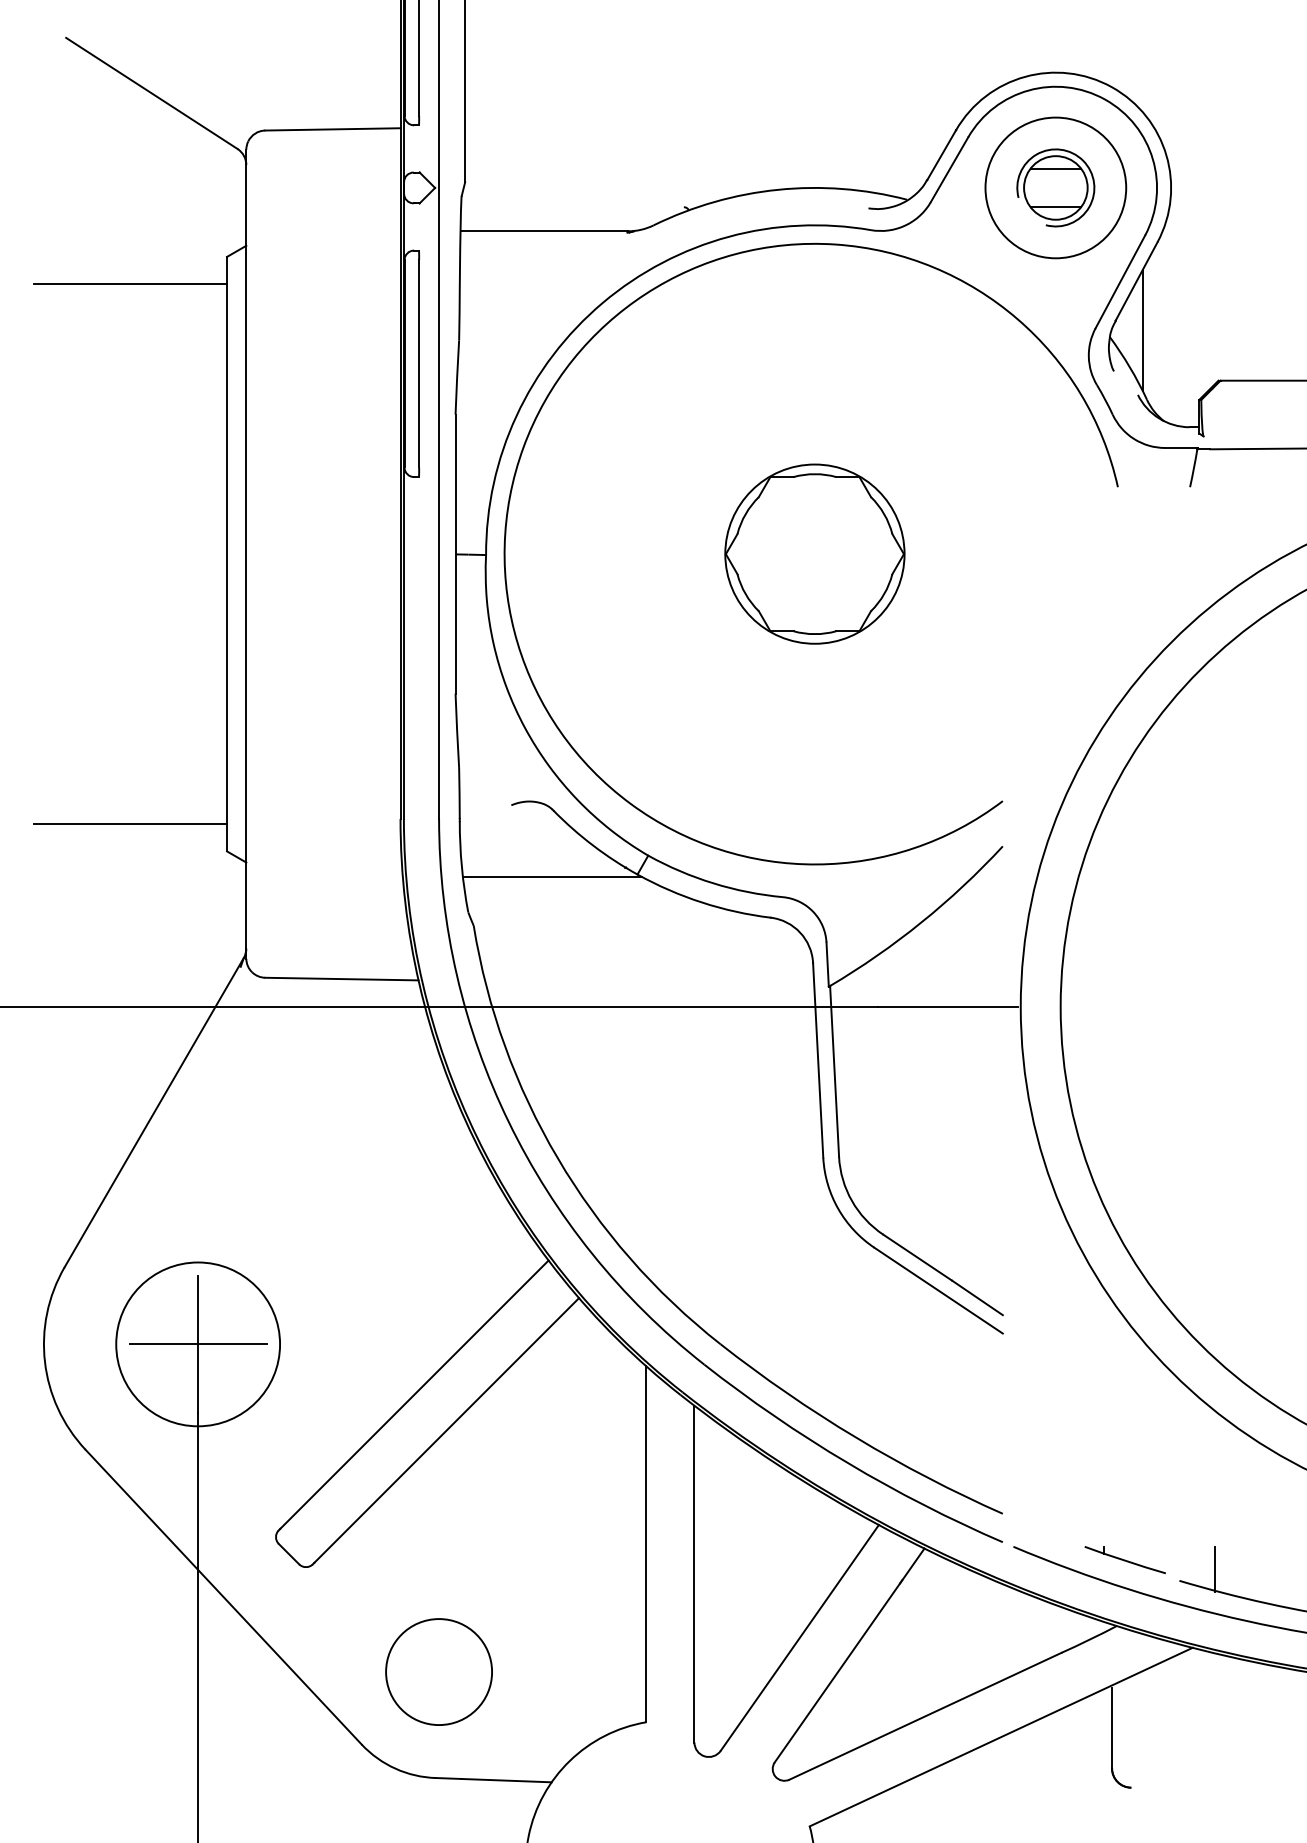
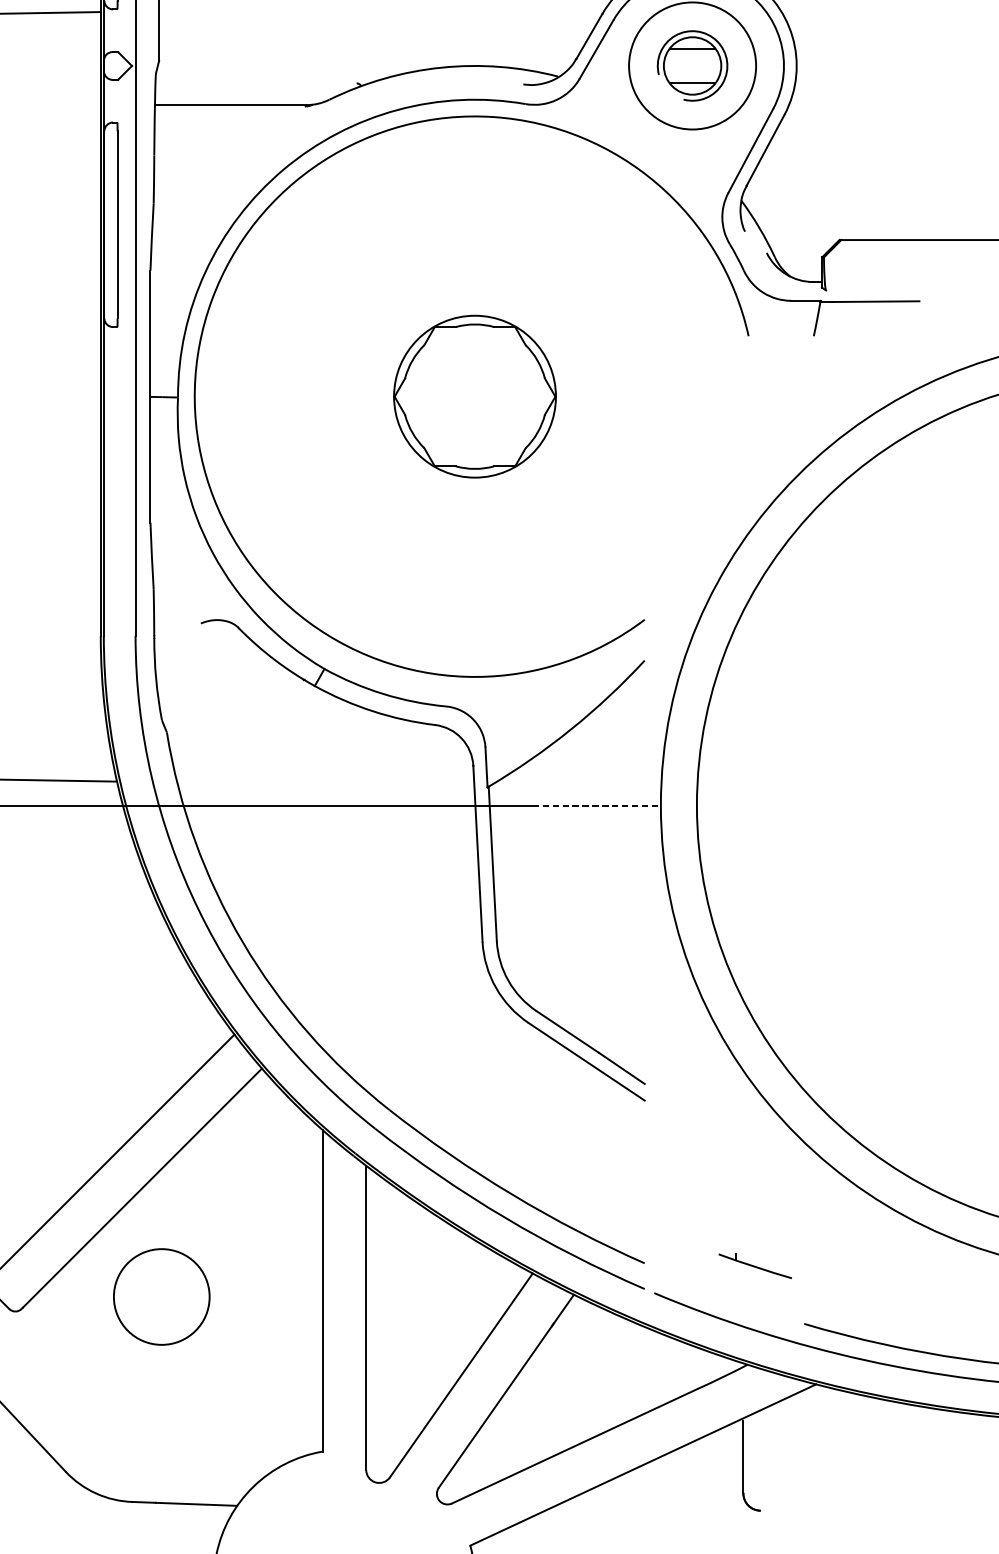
line: (1142, 330) -> (770, 194), removed
line: (552, 877) -> (238, 688), removed
line: (948, 1007) -> (595, 806), solid -> dashed
part: (1124, 1560) -> (754, 1266), moved
line: (1214, 1568) -> (835, 1312), removed
circle: (438, 1671) -> (161, 1296), moved

